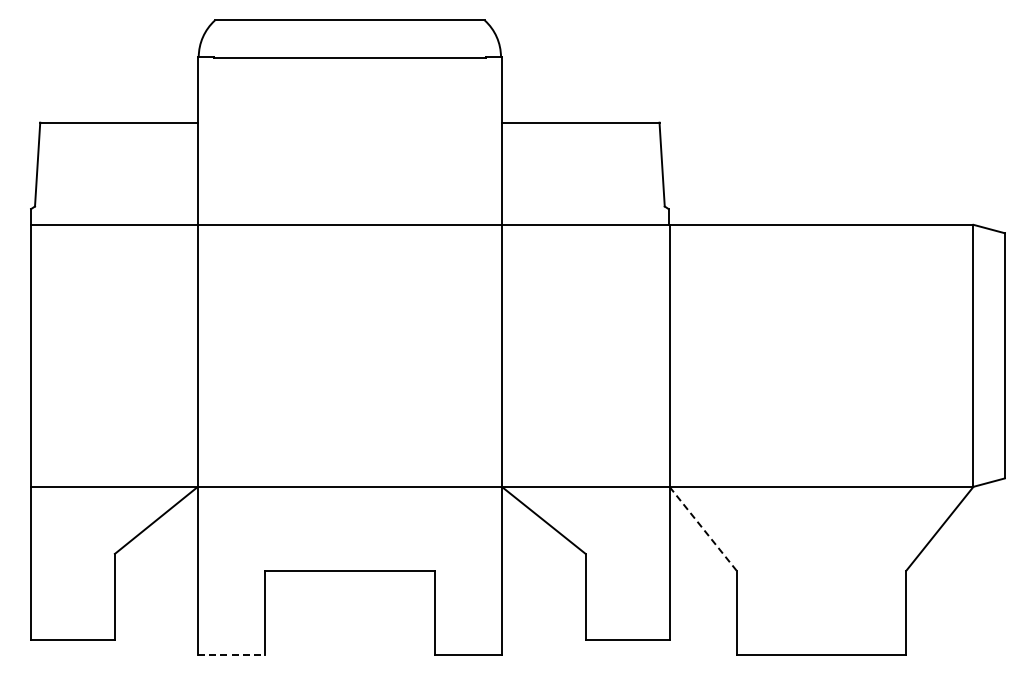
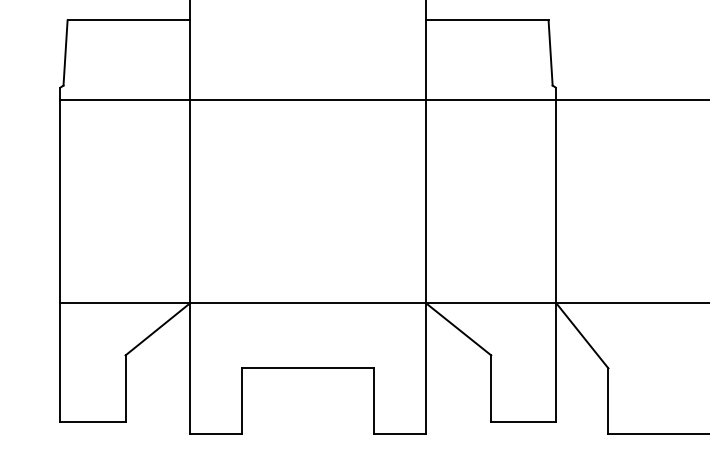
line: (703, 528) -> (582, 335), dashed -> solid
line: (231, 654) -> (216, 433), dashed -> solid

